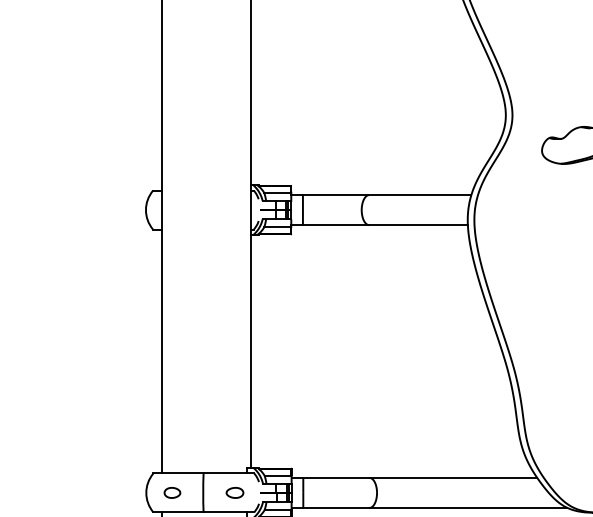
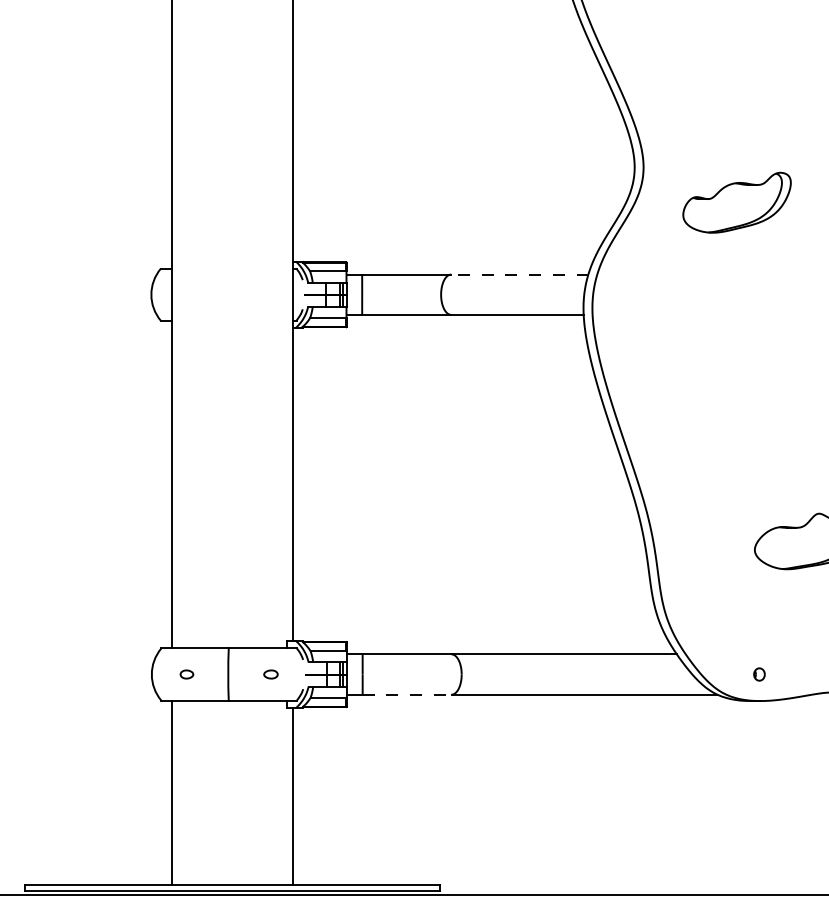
line: (420, 195) -> (519, 274), solid -> dashed
part: (172, 492) -> (186, 674), size x0.6
part: (234, 492) -> (270, 674), size x0.6
line: (336, 507) -> (407, 694), solid -> dashed

